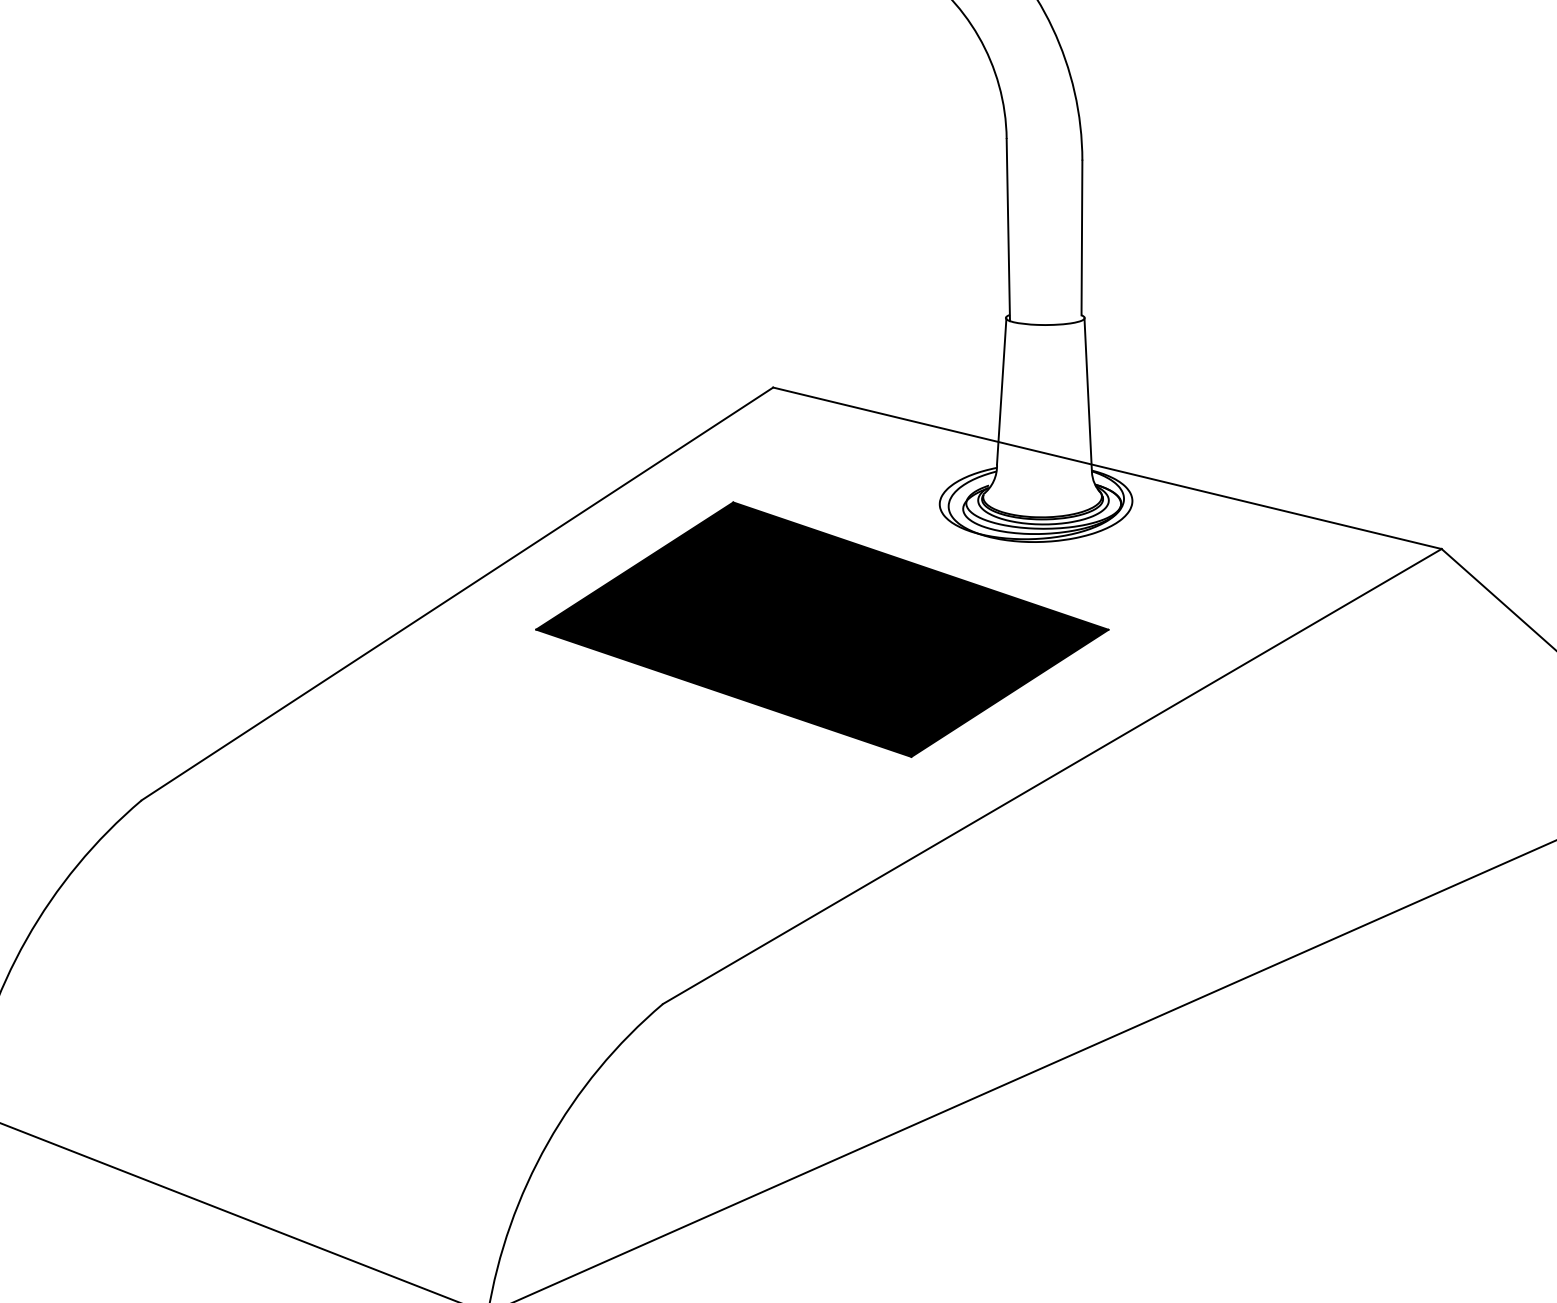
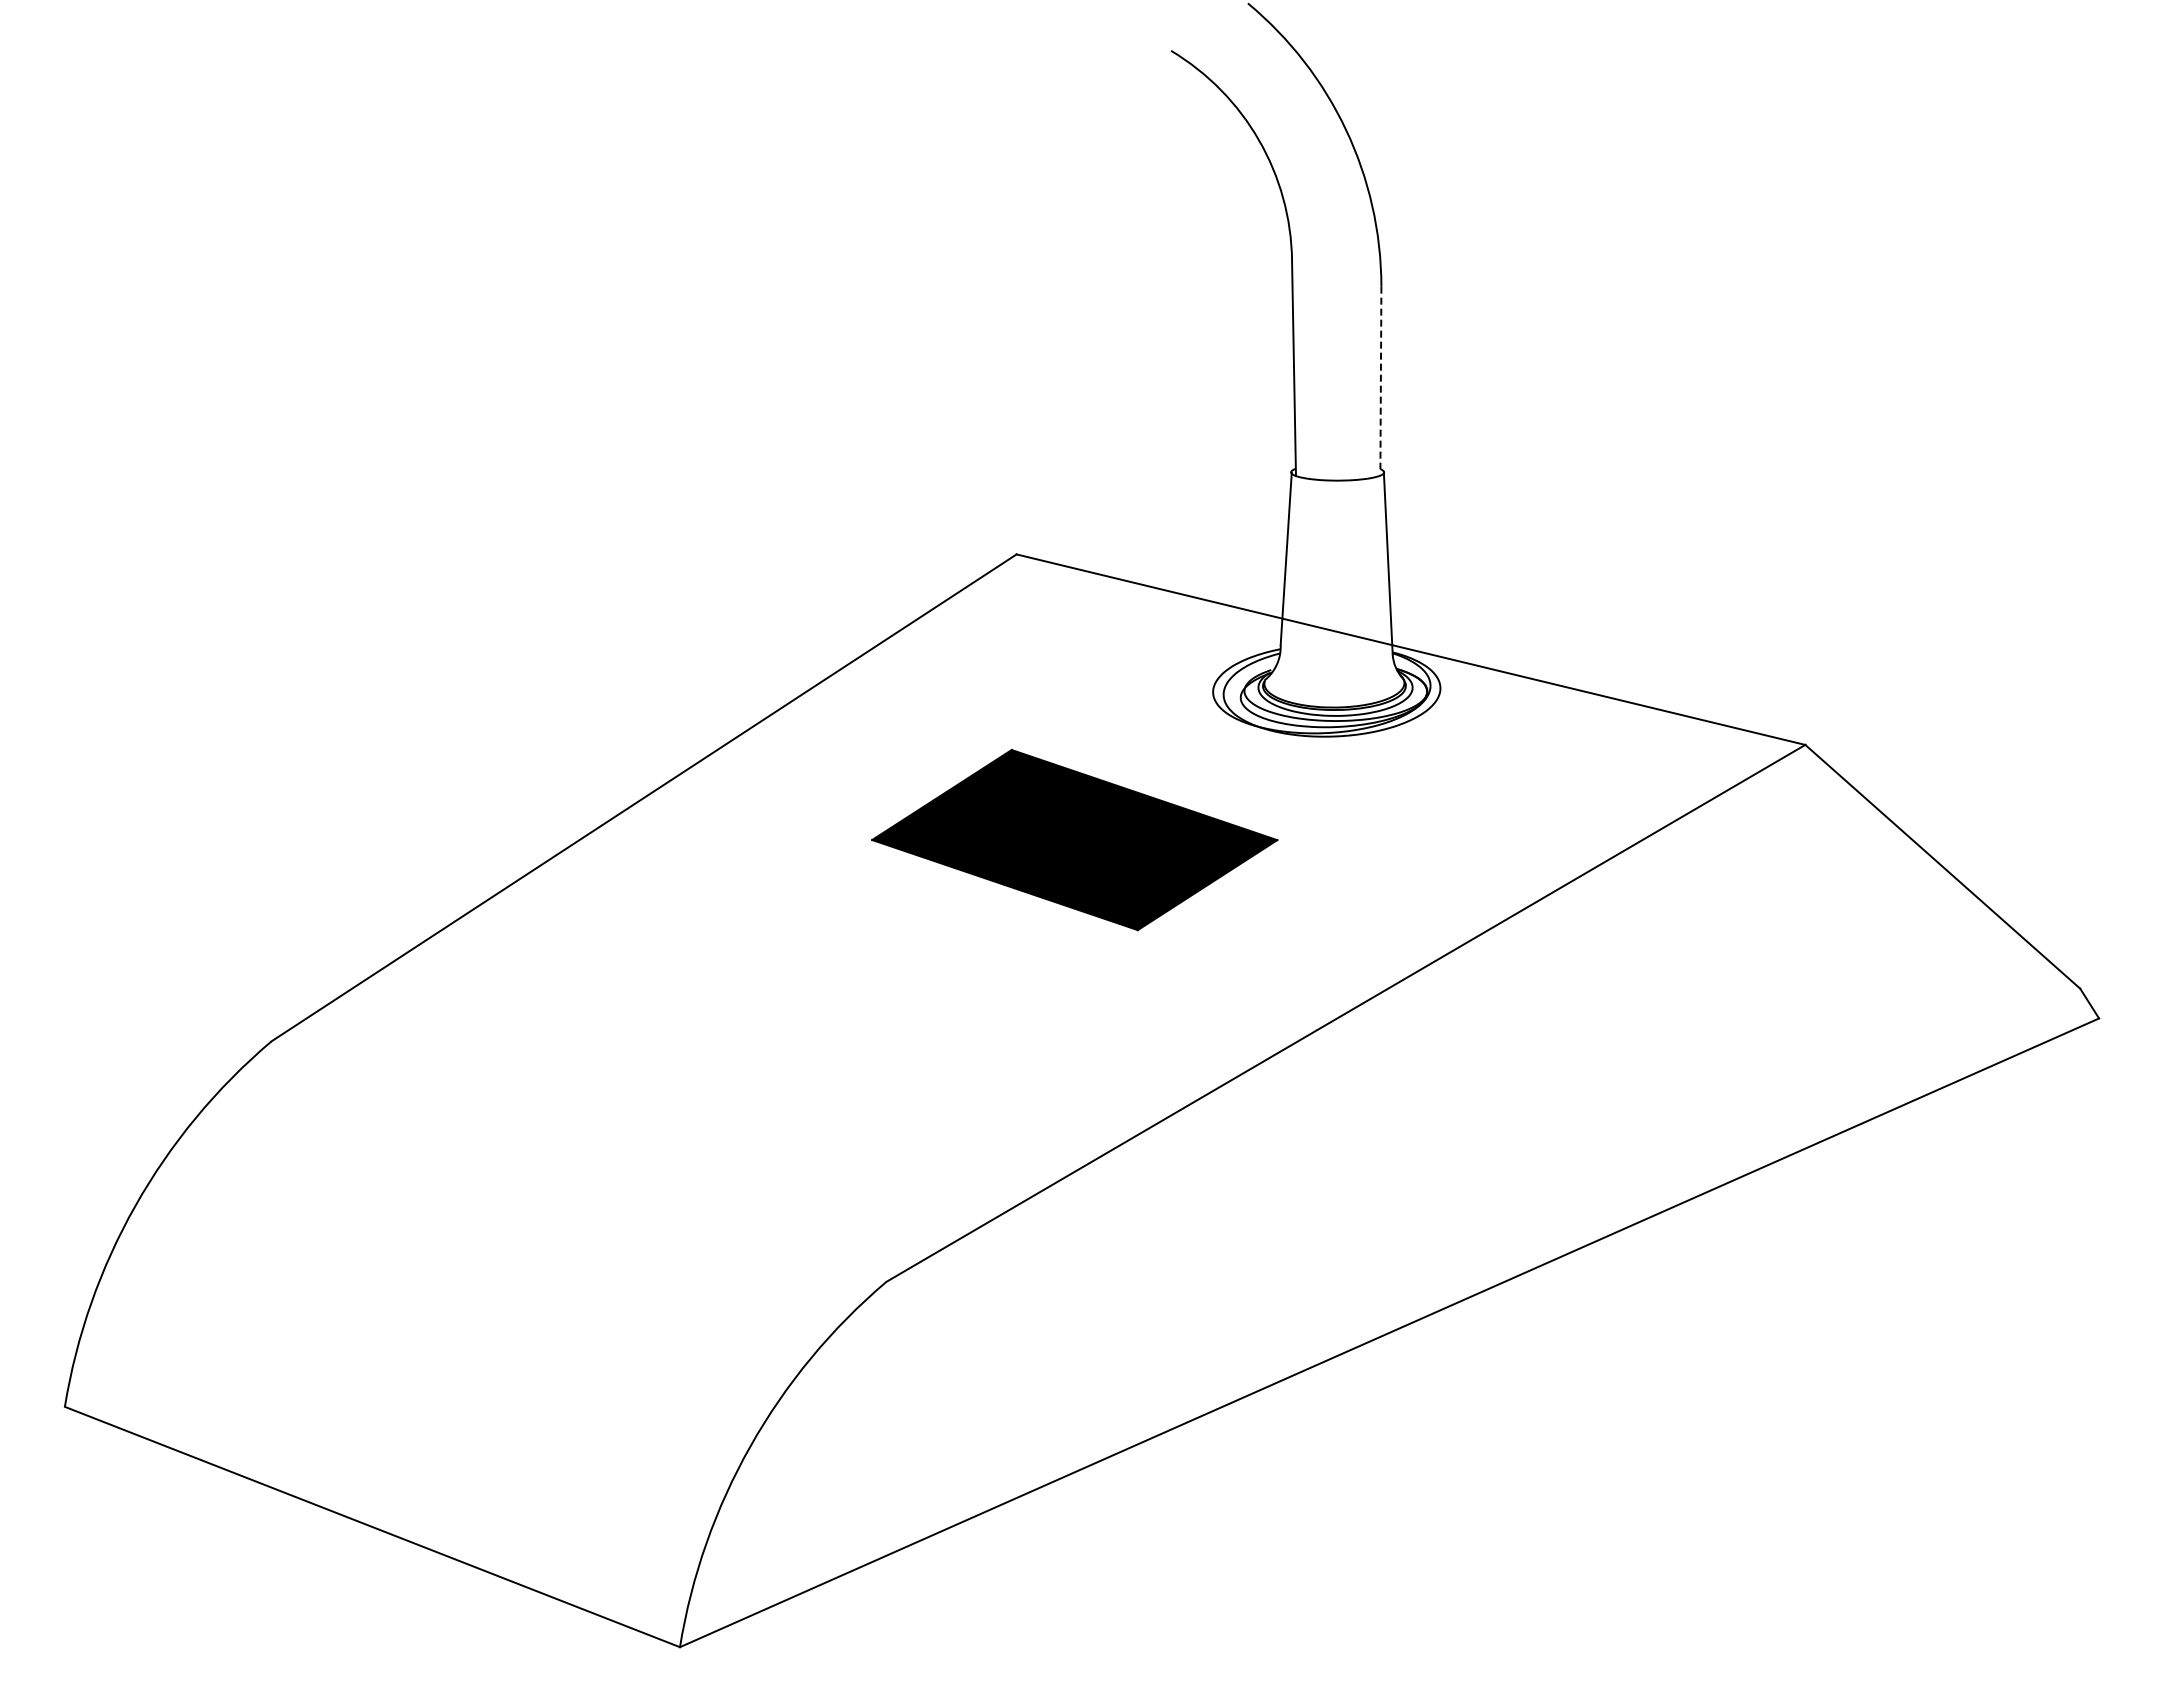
line: (1081, 238) -> (1380, 378), solid -> dashed
part: (822, 629) -> (1074, 839), size x0.6

